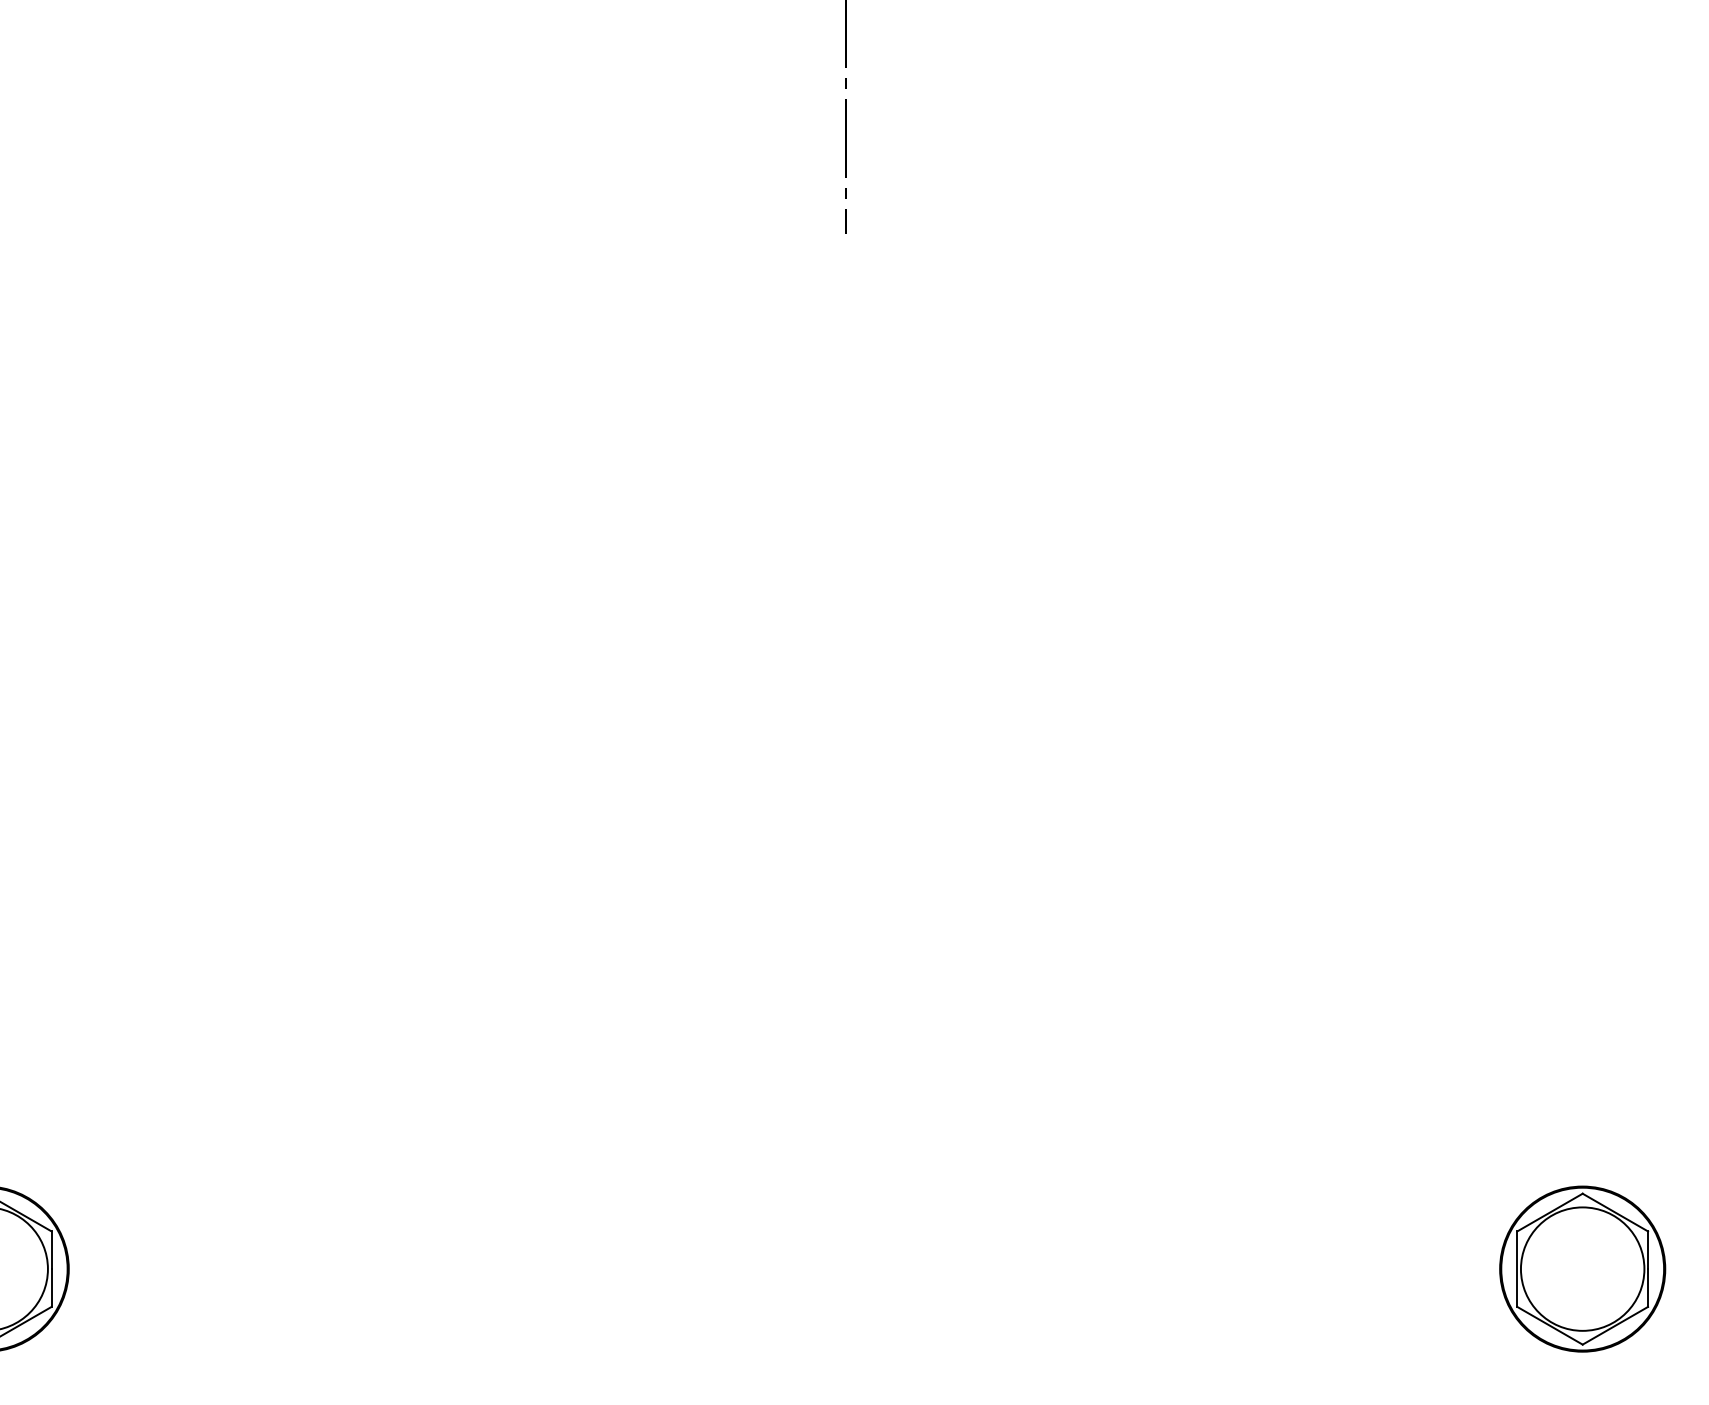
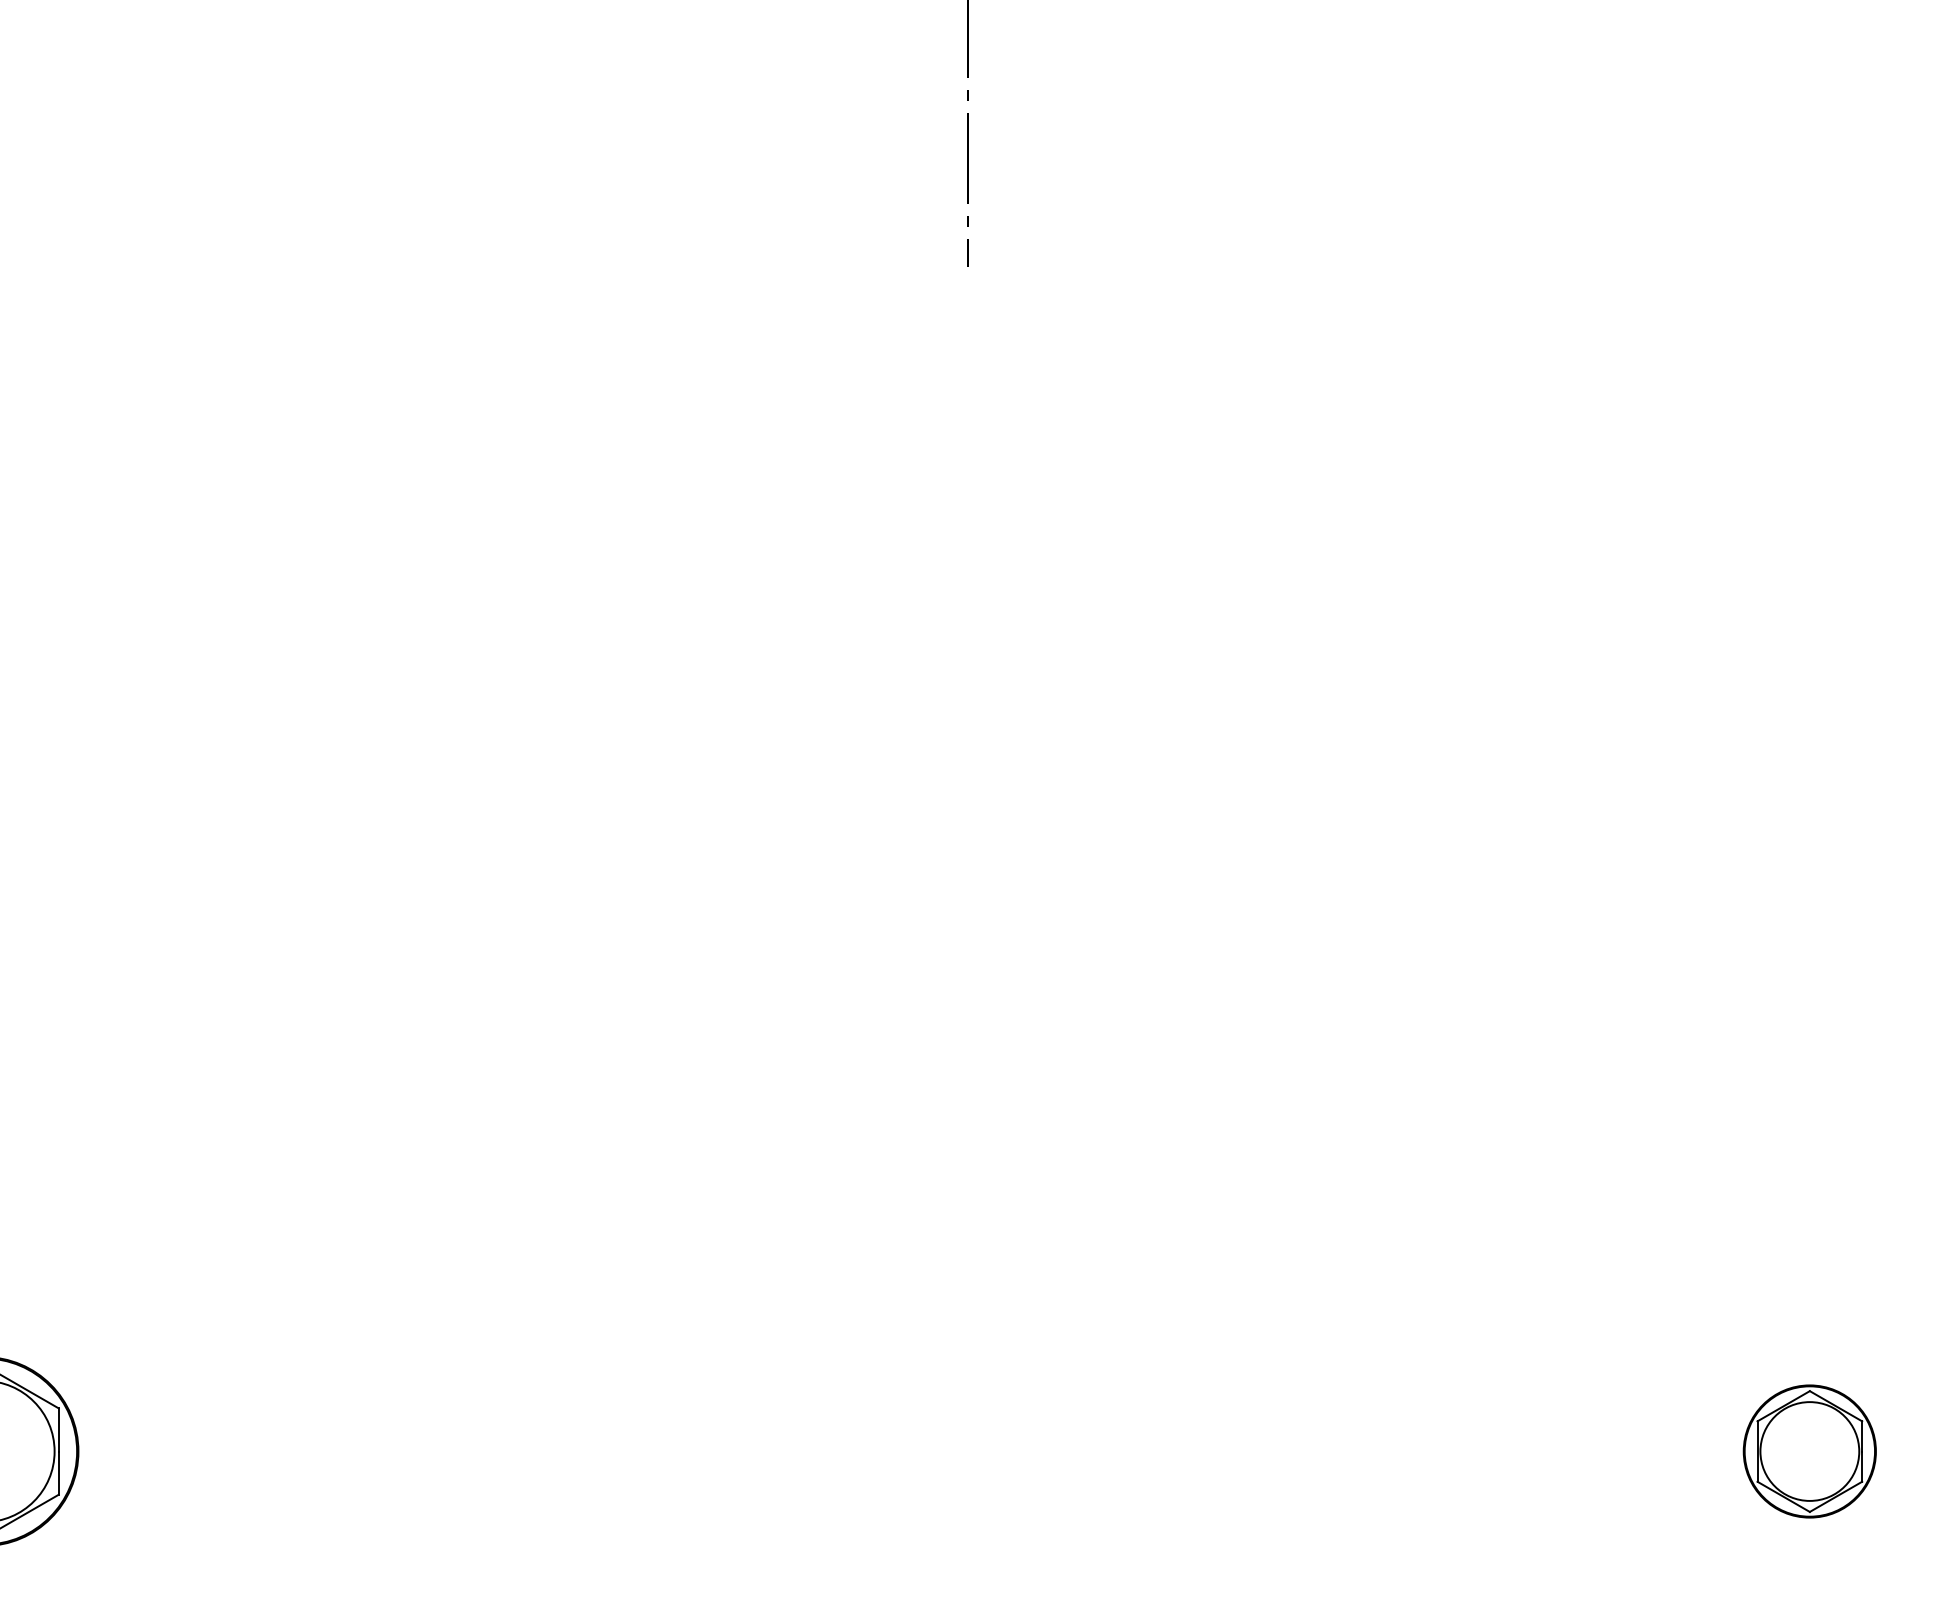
part: (1582, 1269) -> (1809, 1451), size x0.7

